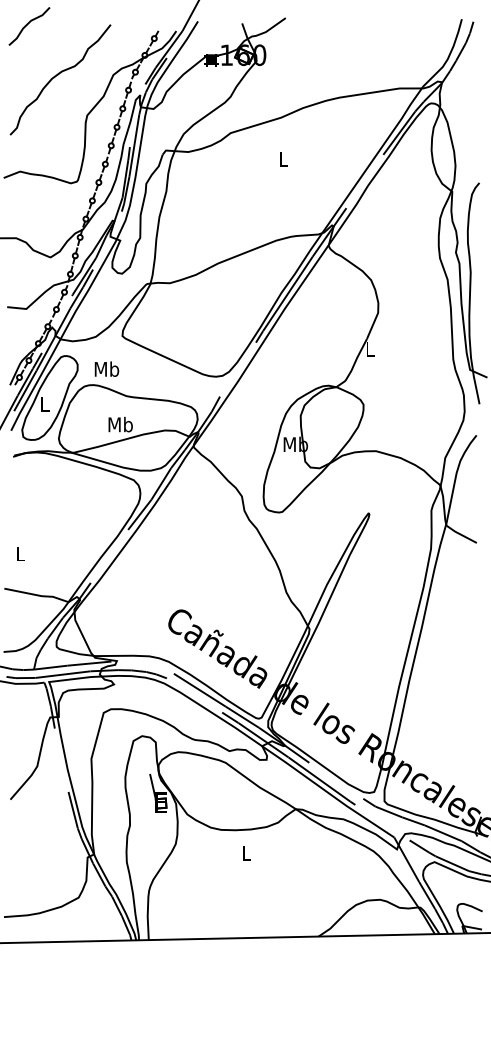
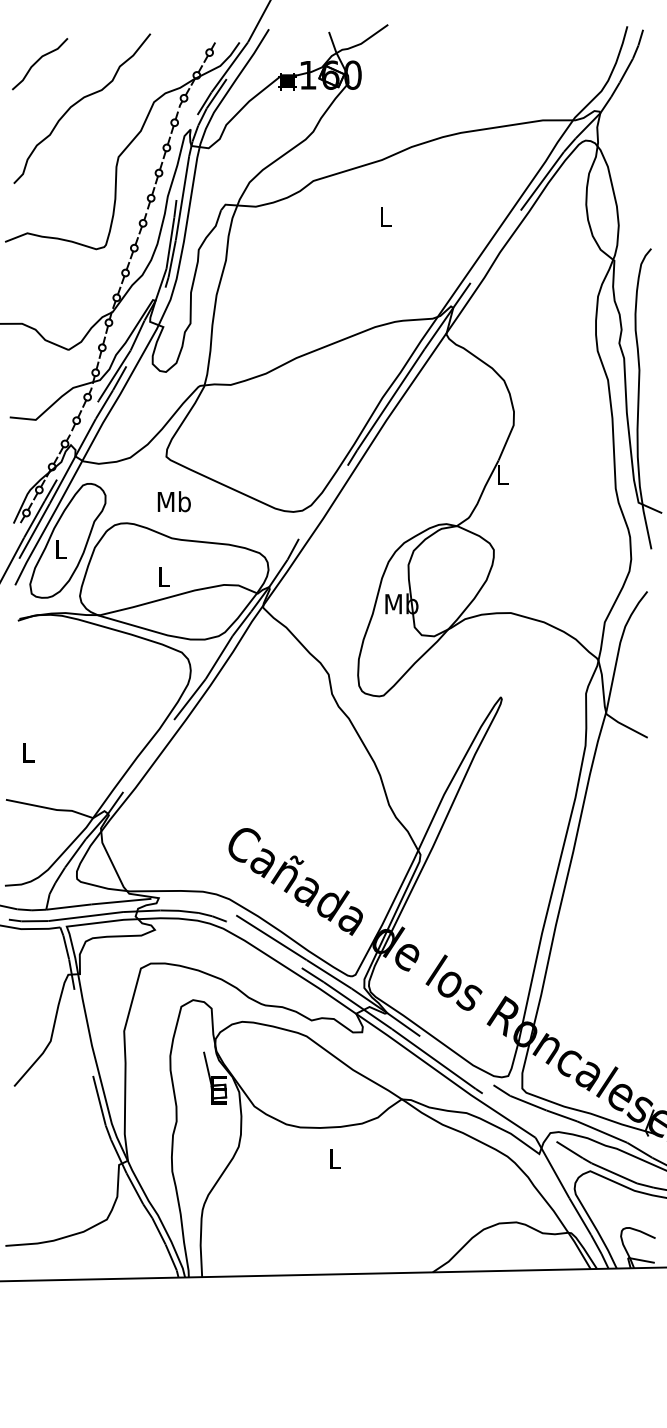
curve: (28, 24) -> (38, 61), moved
text: (106, 369) -> (173, 501), moved
text: (120, 424) -> (163, 576), Mb -> L

